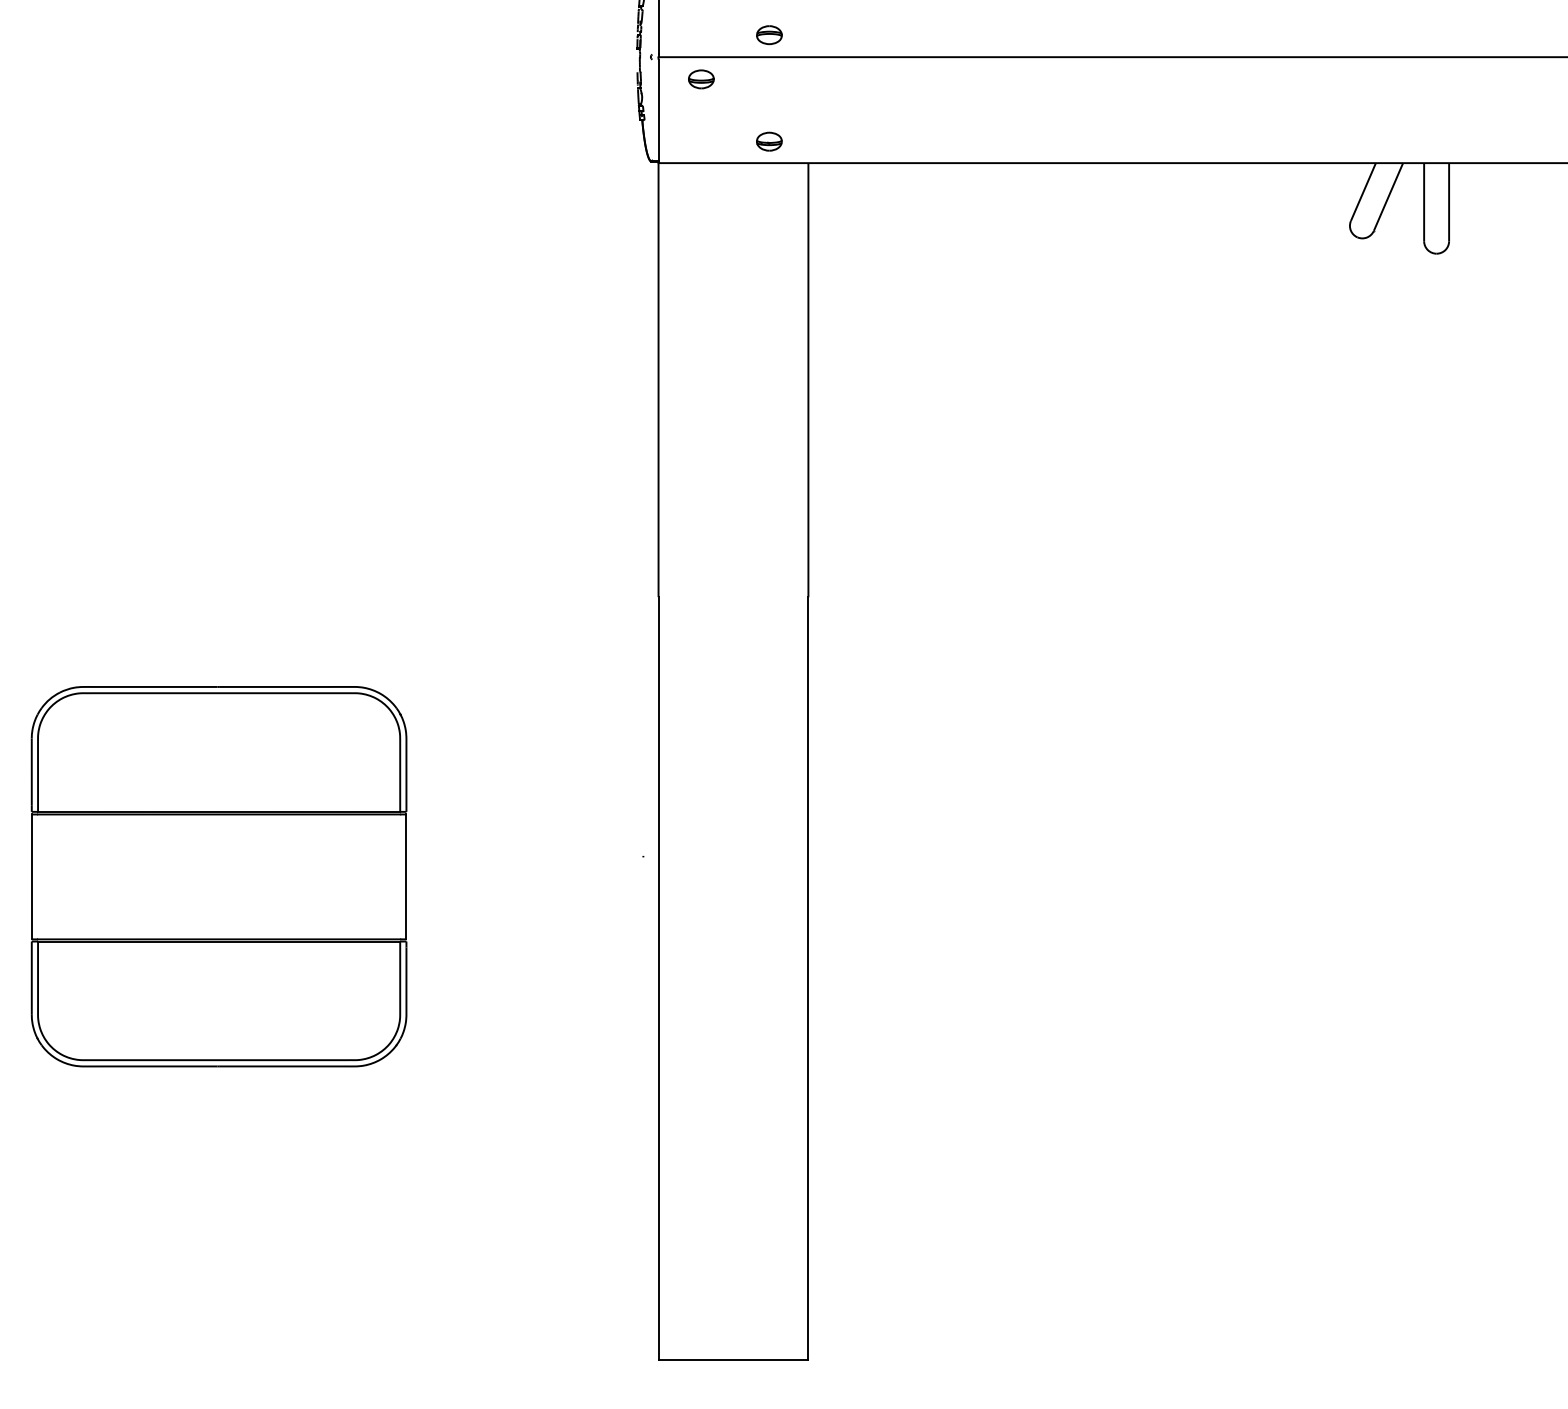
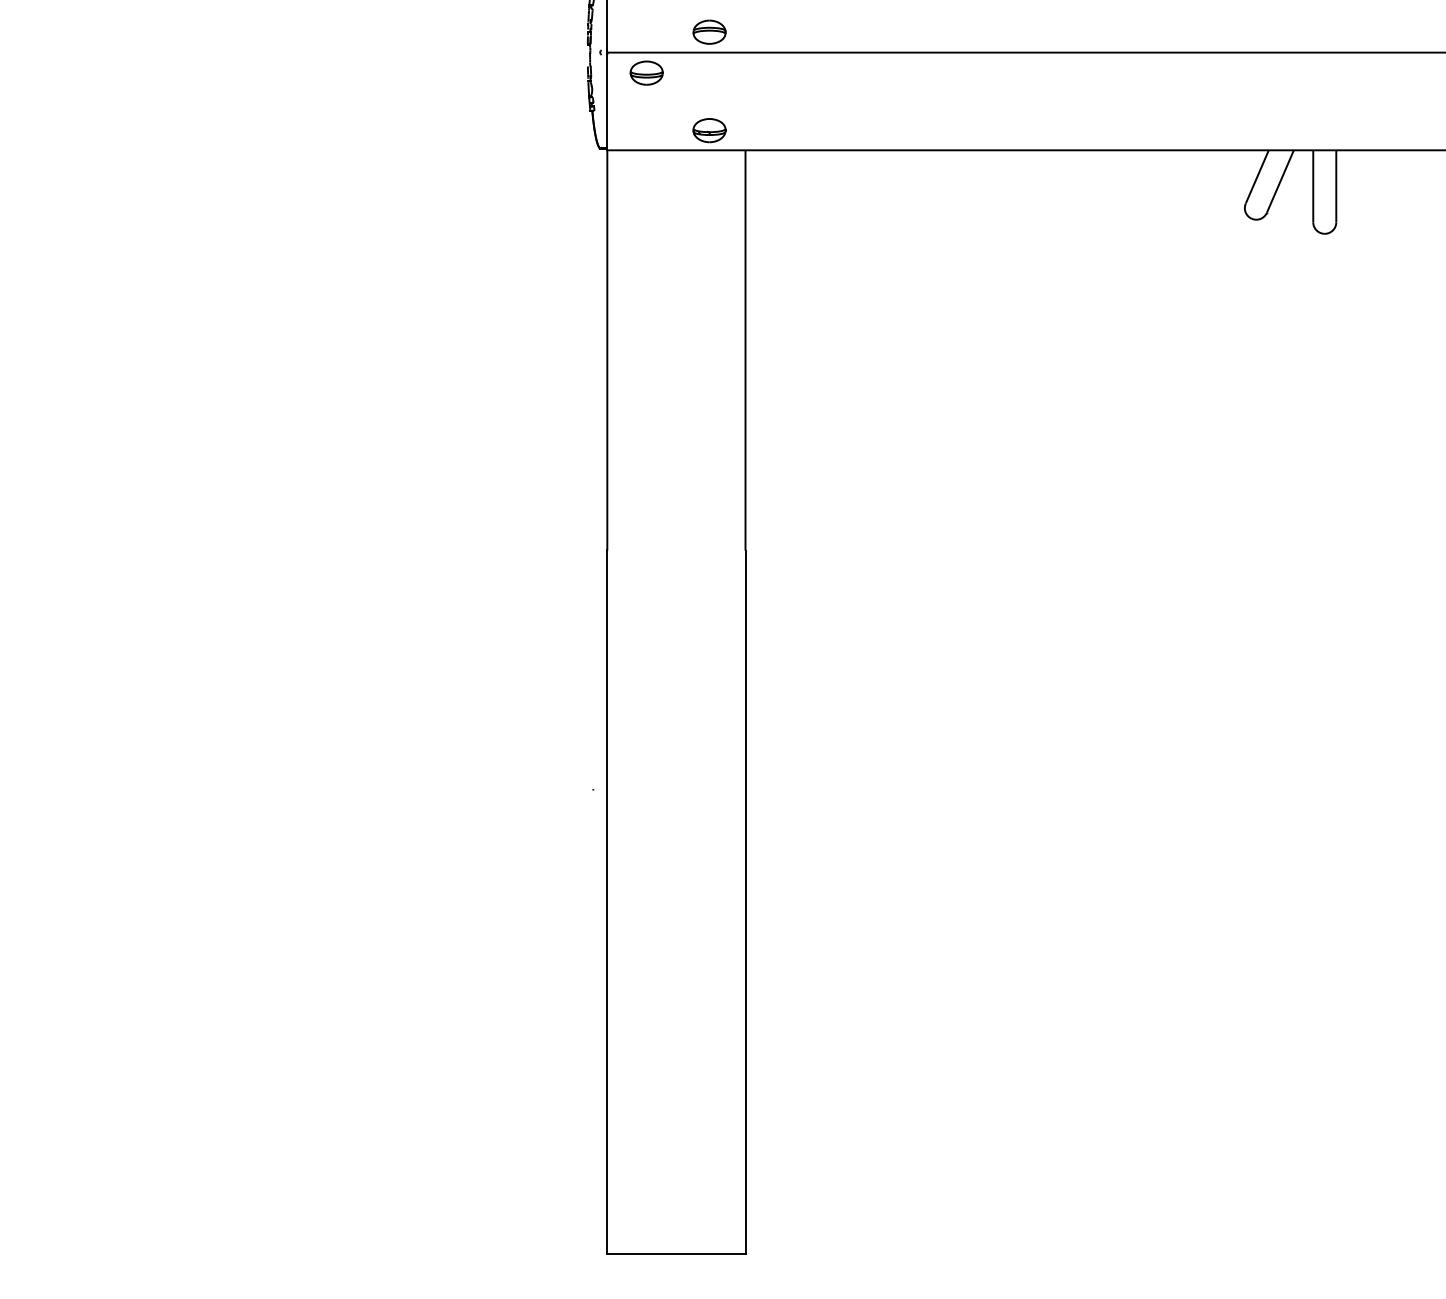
part: (769, 35) -> (709, 32), size x1.4
part: (701, 78) -> (646, 72), size x1.4
part: (769, 141) -> (709, 130), size x1.4
part: (218, 876) -> (201, 808), removed

